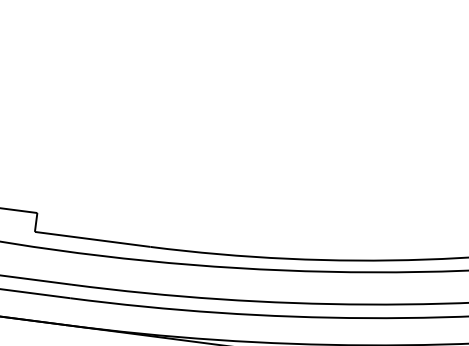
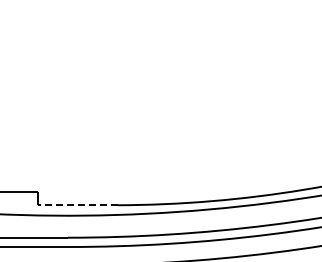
line: (92, 239) -> (77, 205), solid -> dashed

